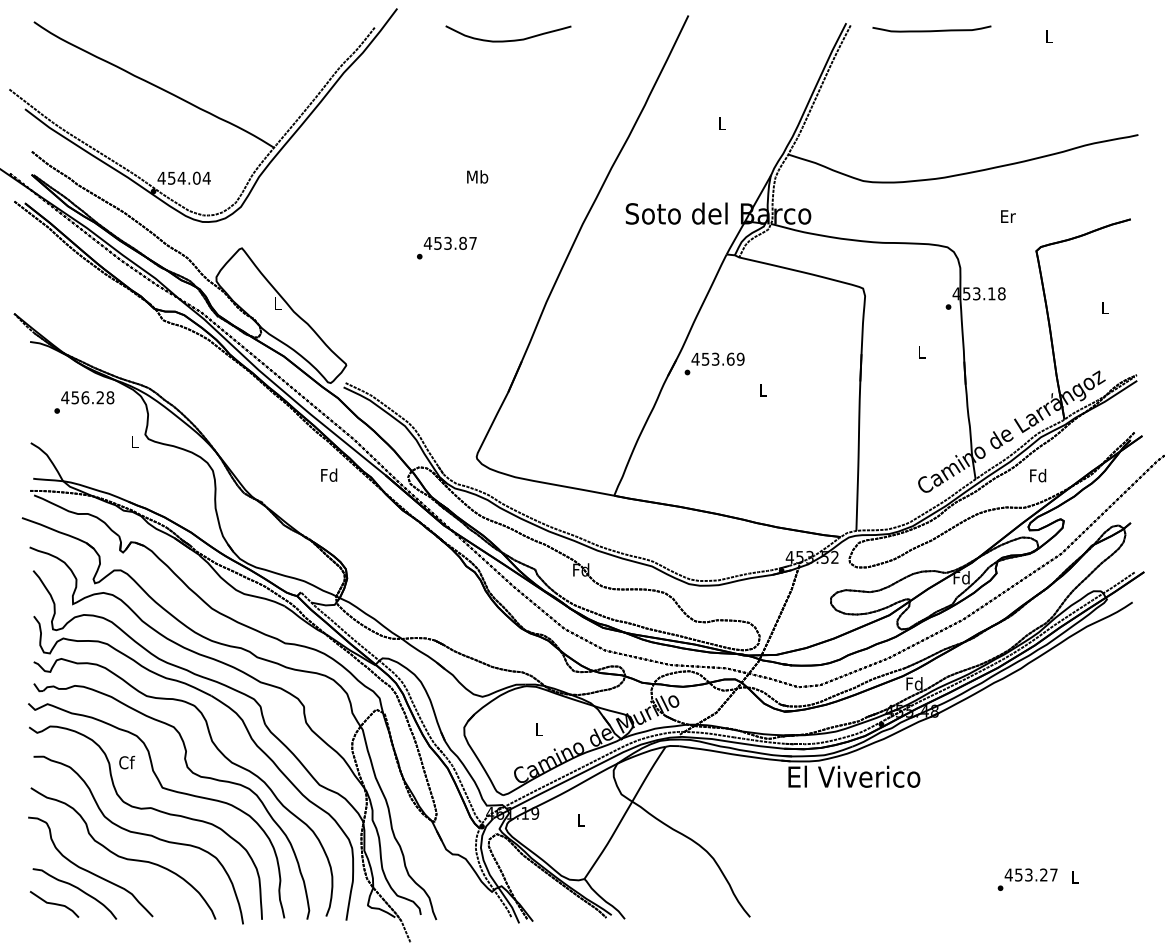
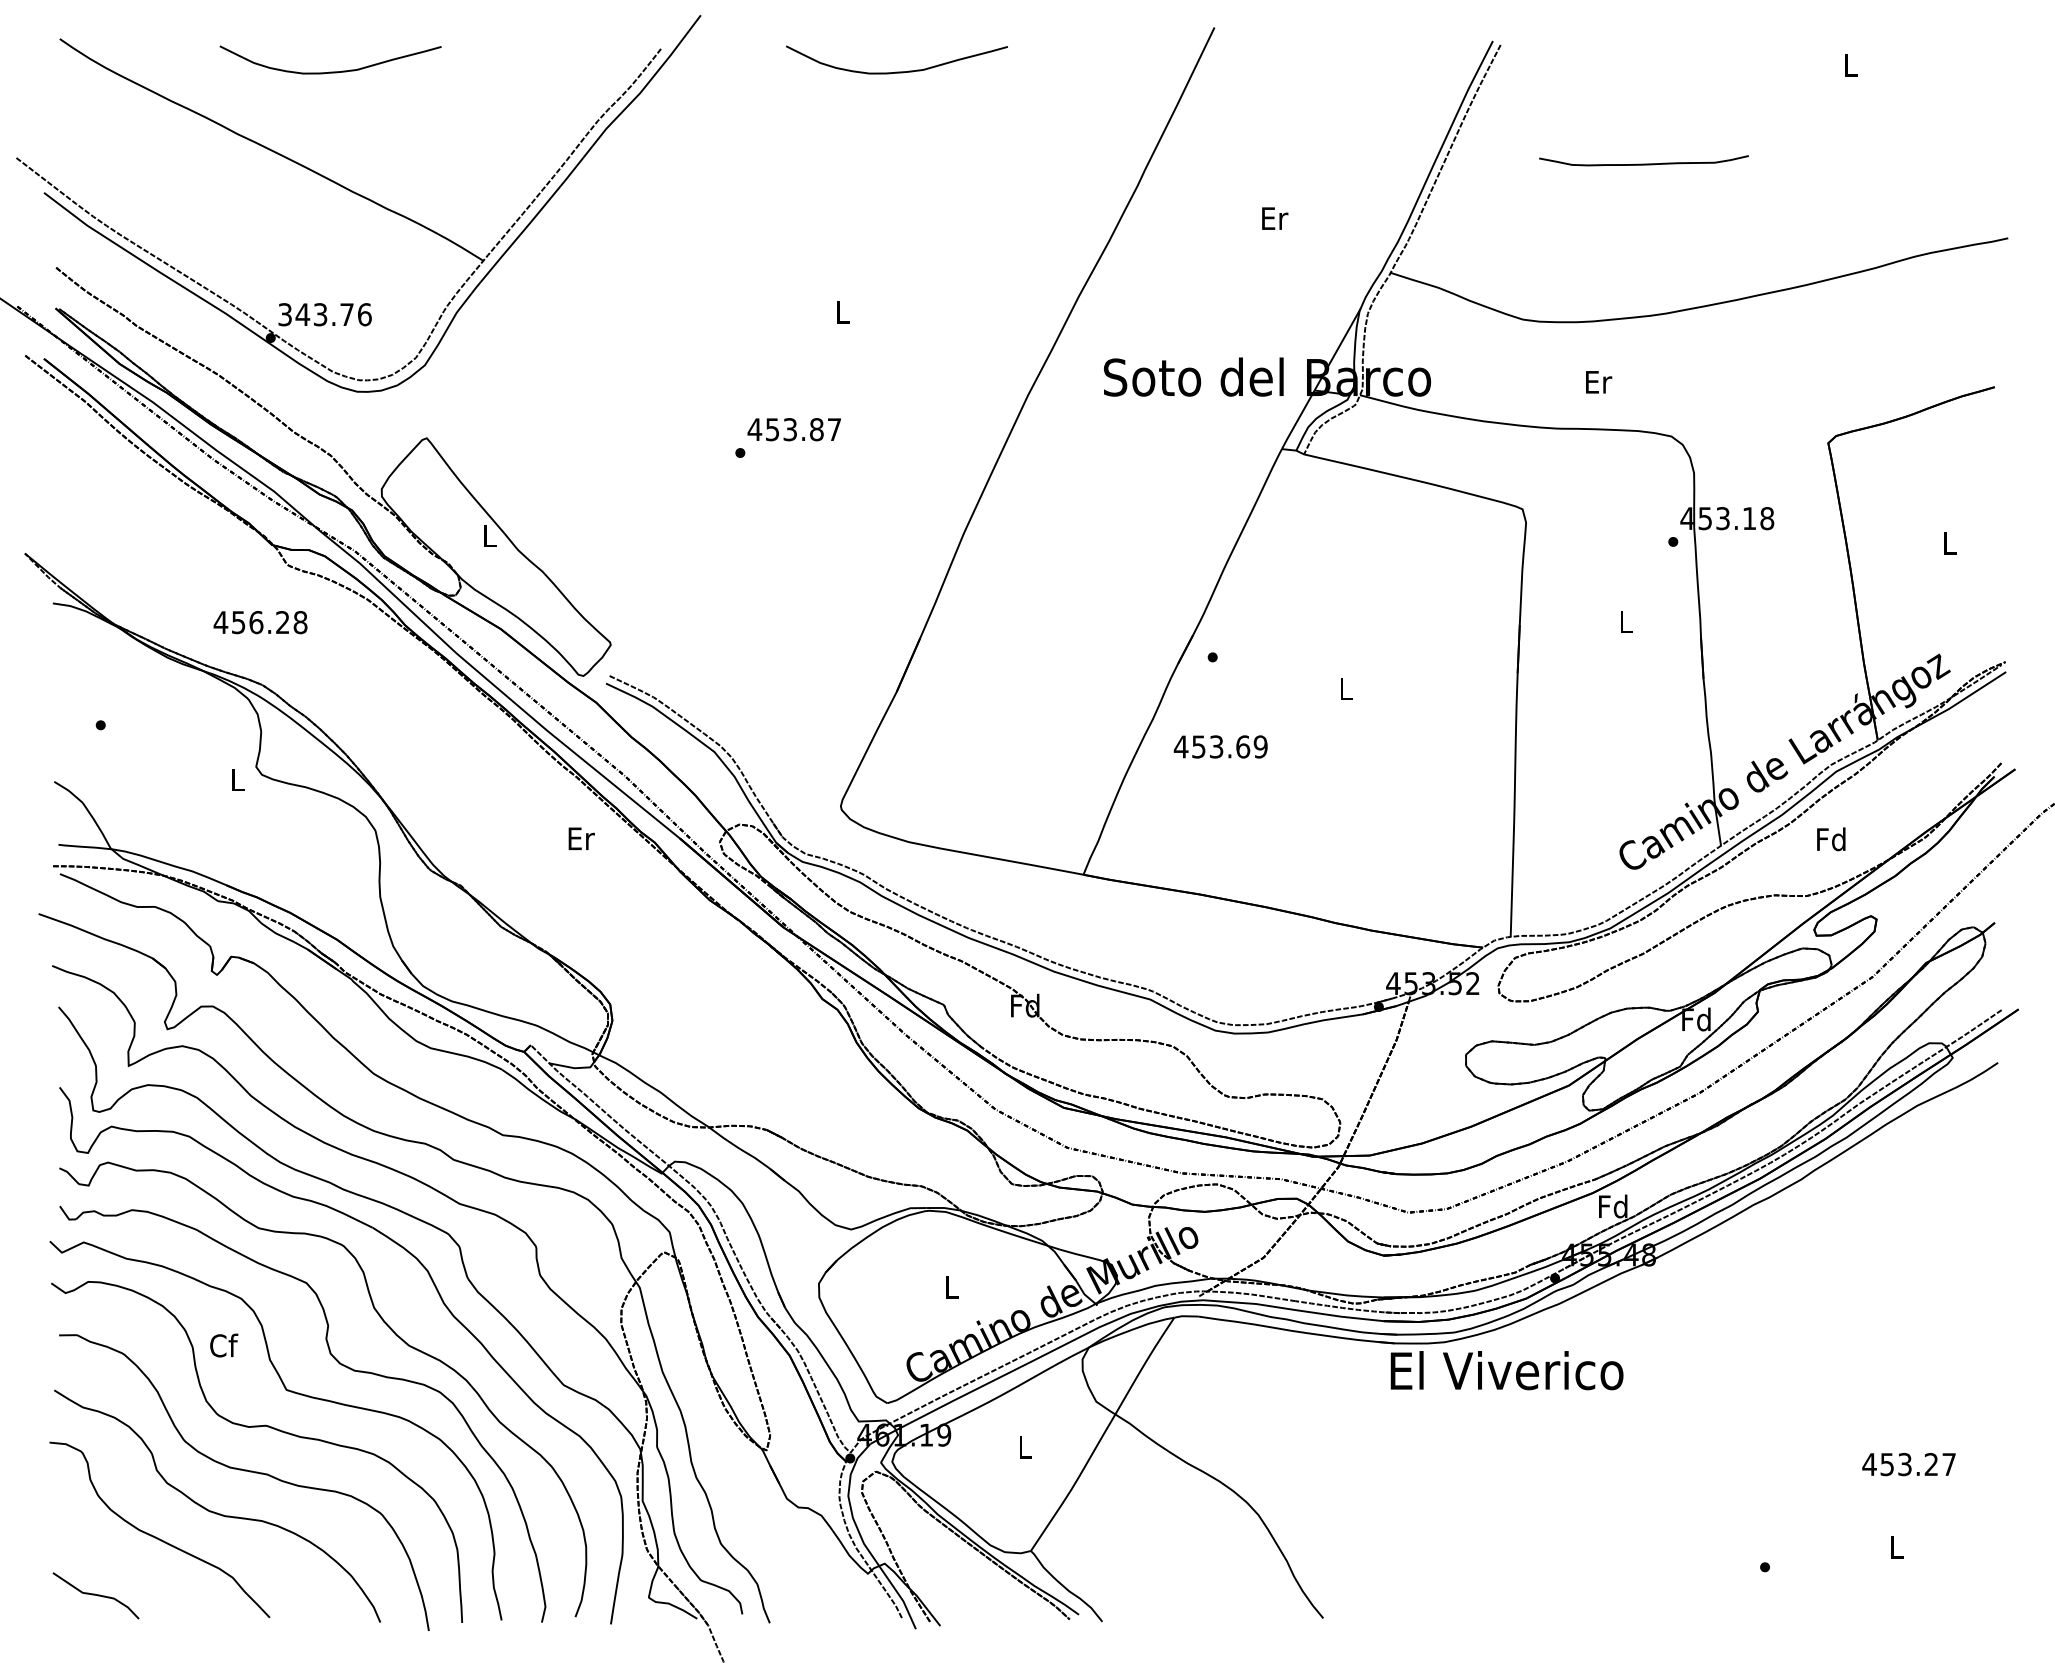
curve: (931, 30) -> (1643, 163), moved
curve: (187, 40) -> (330, 71), added
text: (722, 123) -> (1274, 218), L -> Er
text: (477, 176) -> (842, 311), Mb -> L
text: (183, 177) -> (323, 313), 454.04 -> 343.76
text: (1008, 216) -> (1599, 382), moved
text: (717, 358) -> (1219, 745), moved
text: (87, 397) -> (260, 622), moved
text: (329, 474) -> (581, 837), Fd -> Er
text: (1030, 874) -> (1907, 1463), moved
curve: (76, 888) -> (134, 1567), removed

